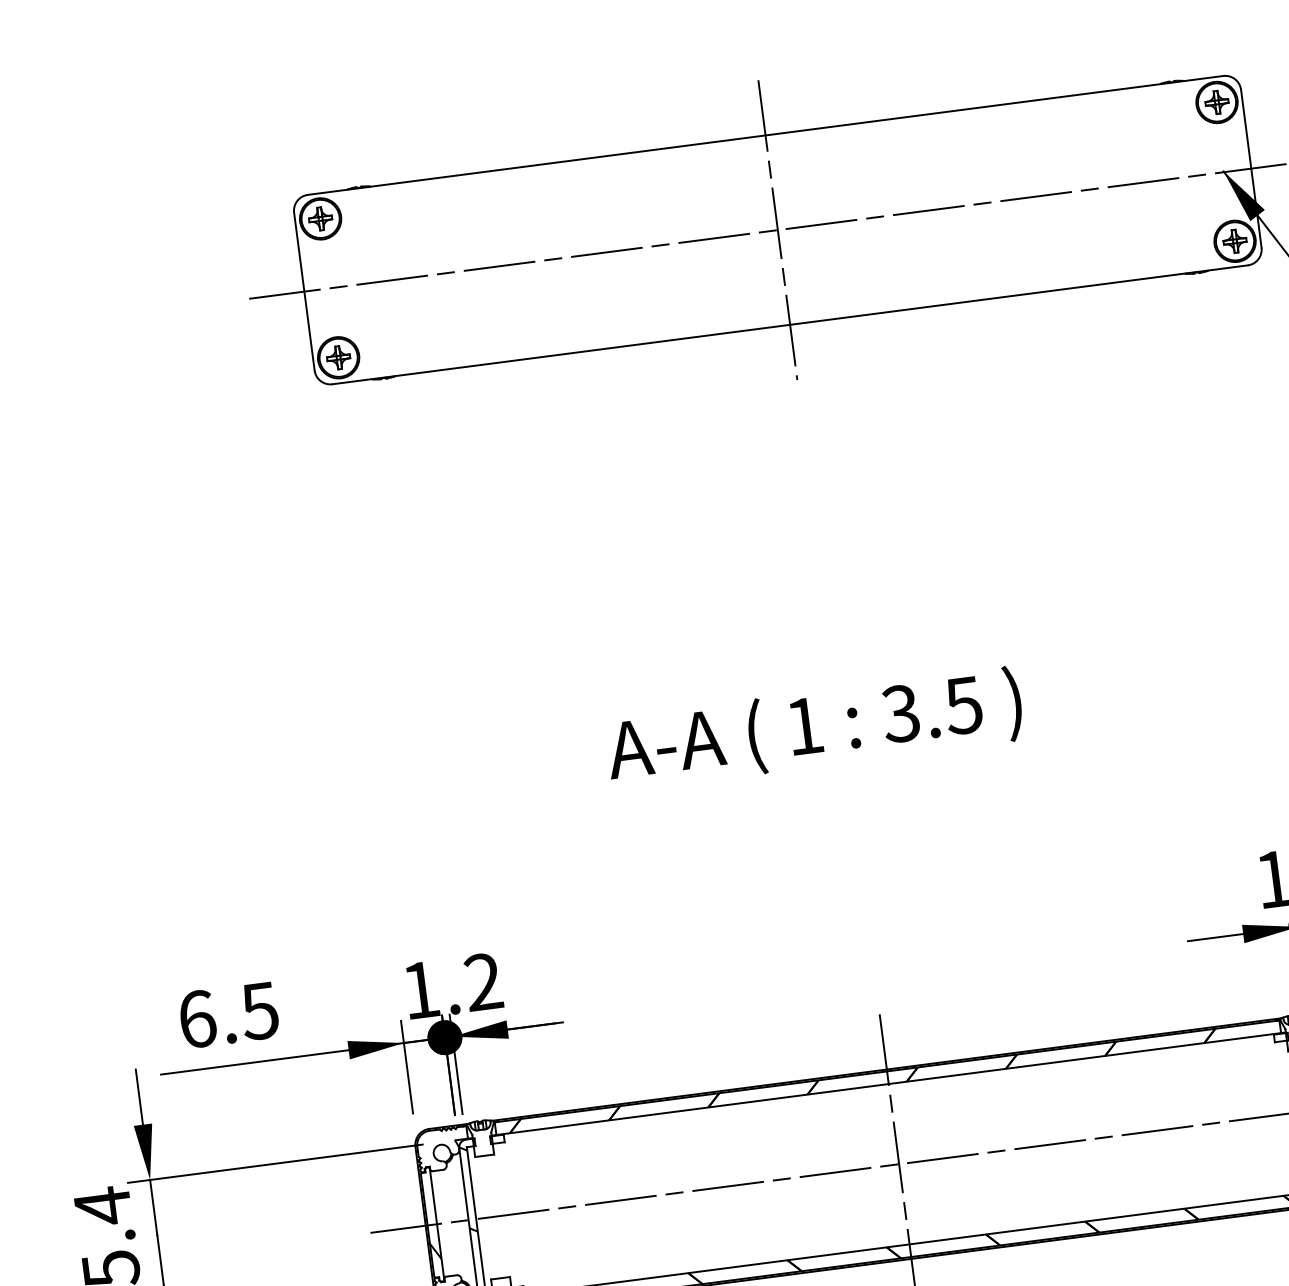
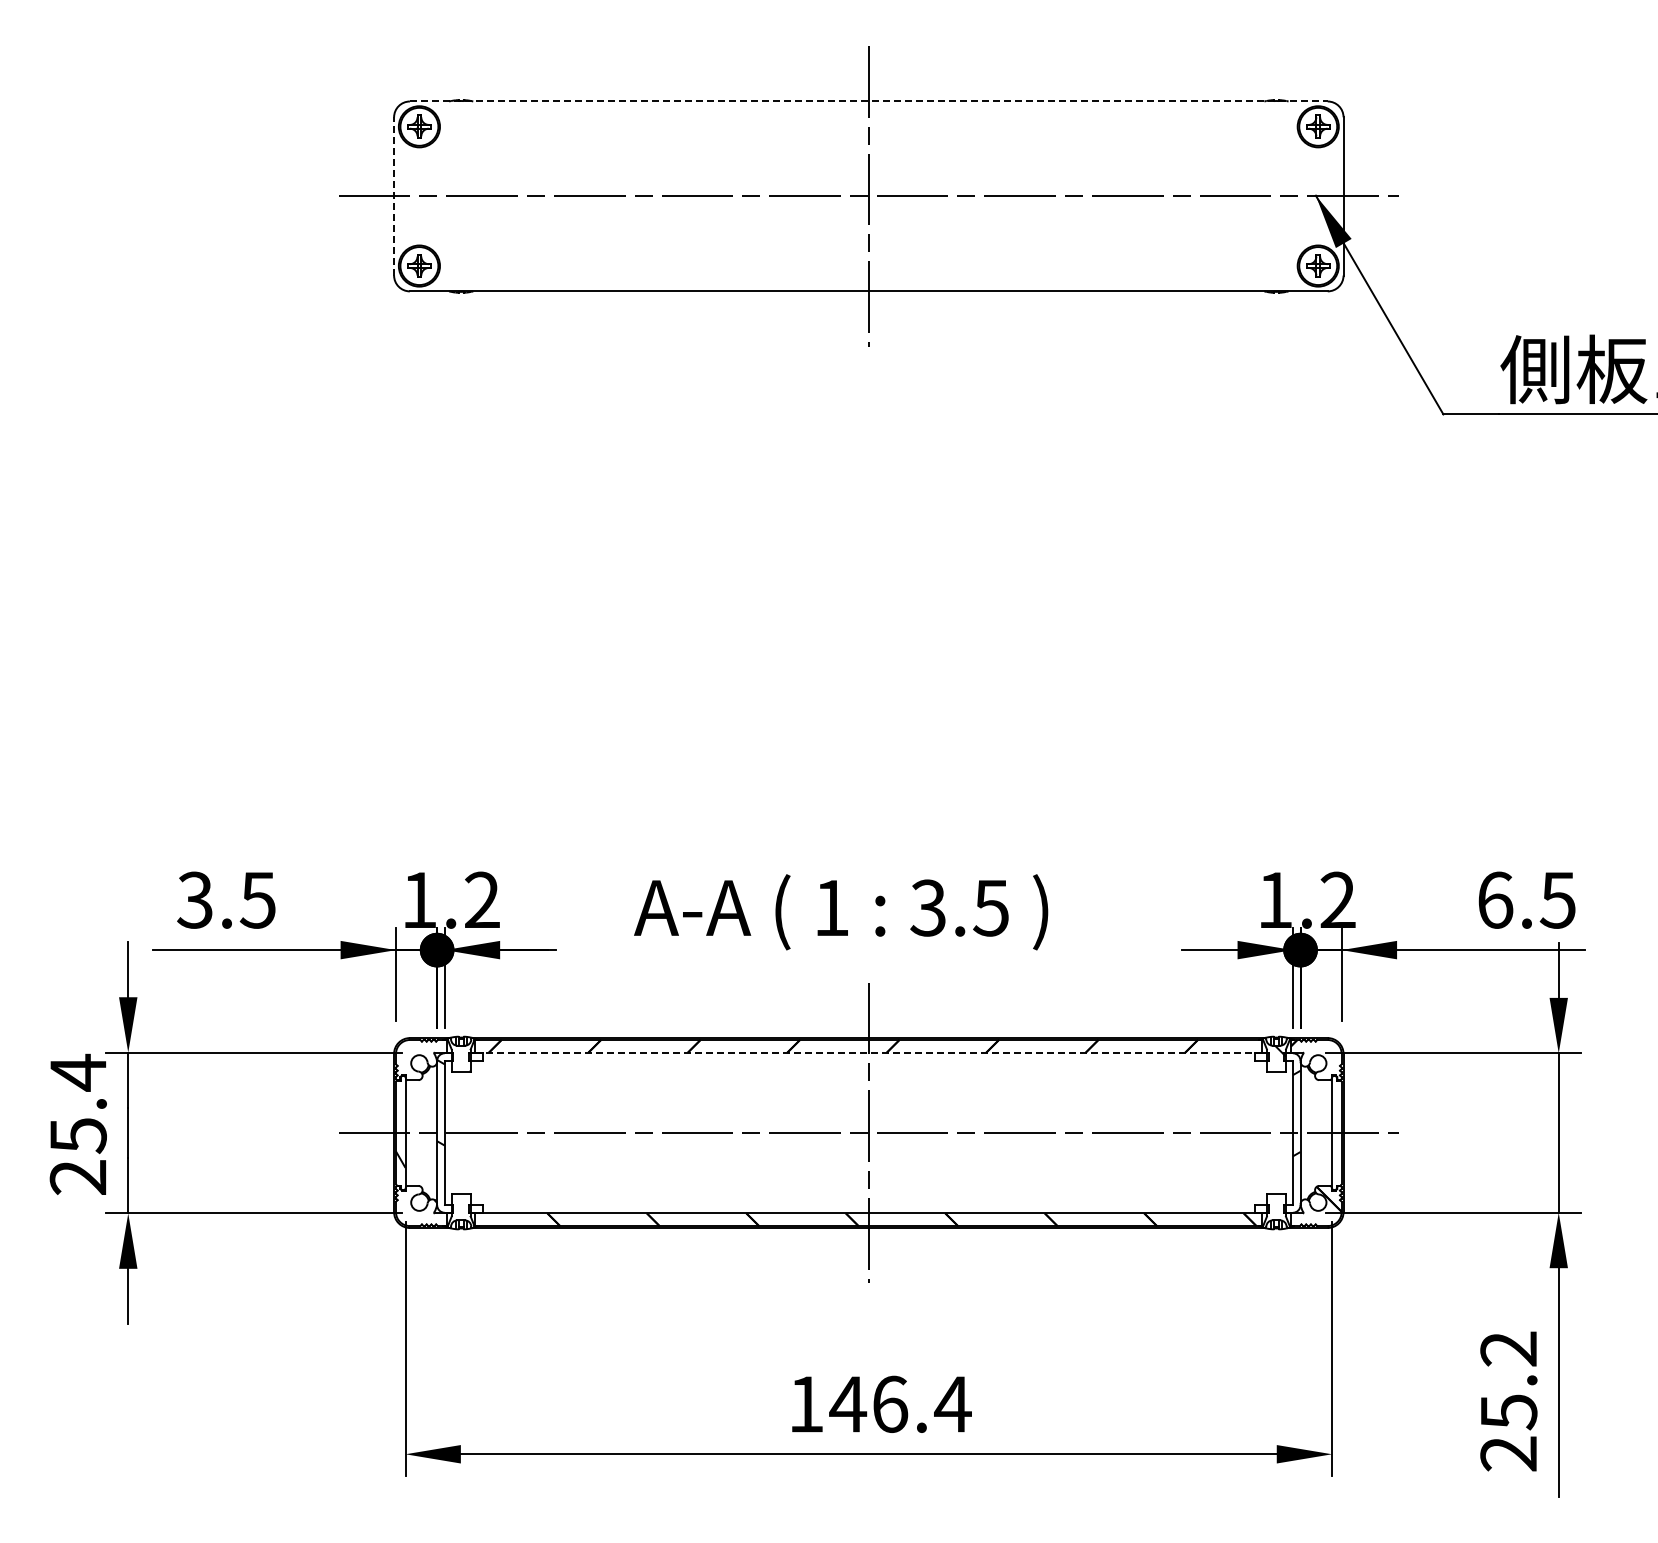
line: (765, 135) -> (868, 101), solid -> dashed
line: (304, 290) -> (394, 195), solid -> dashed
text: (814, 729) -> (841, 912), moved
text: (197, 1018) -> (195, 899), 6.5 -> 3.5
line: (889, 1083) -> (869, 1052), solid -> dashed

